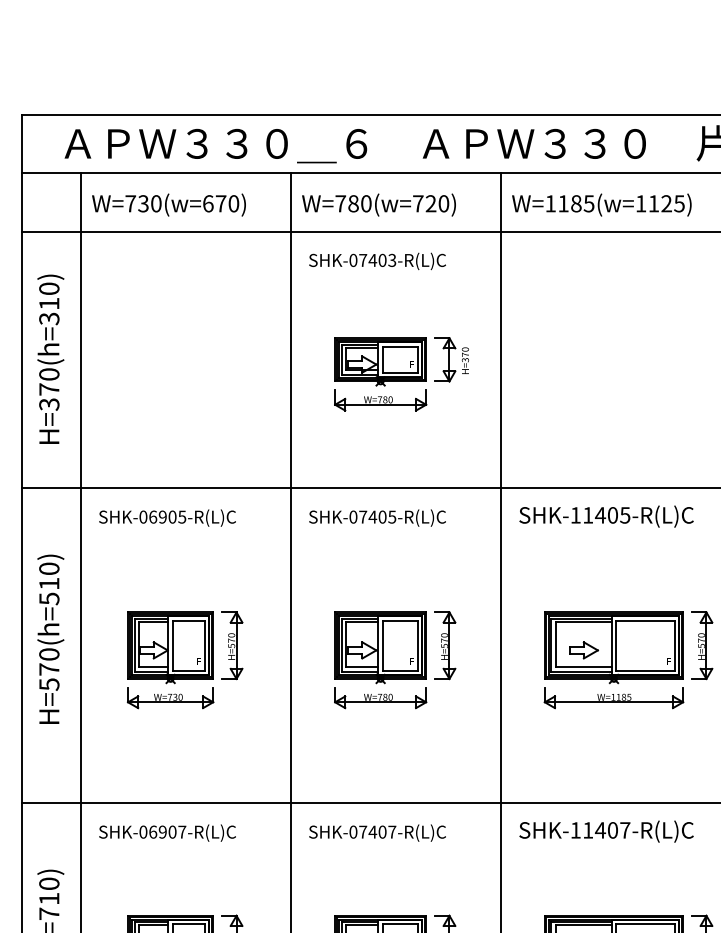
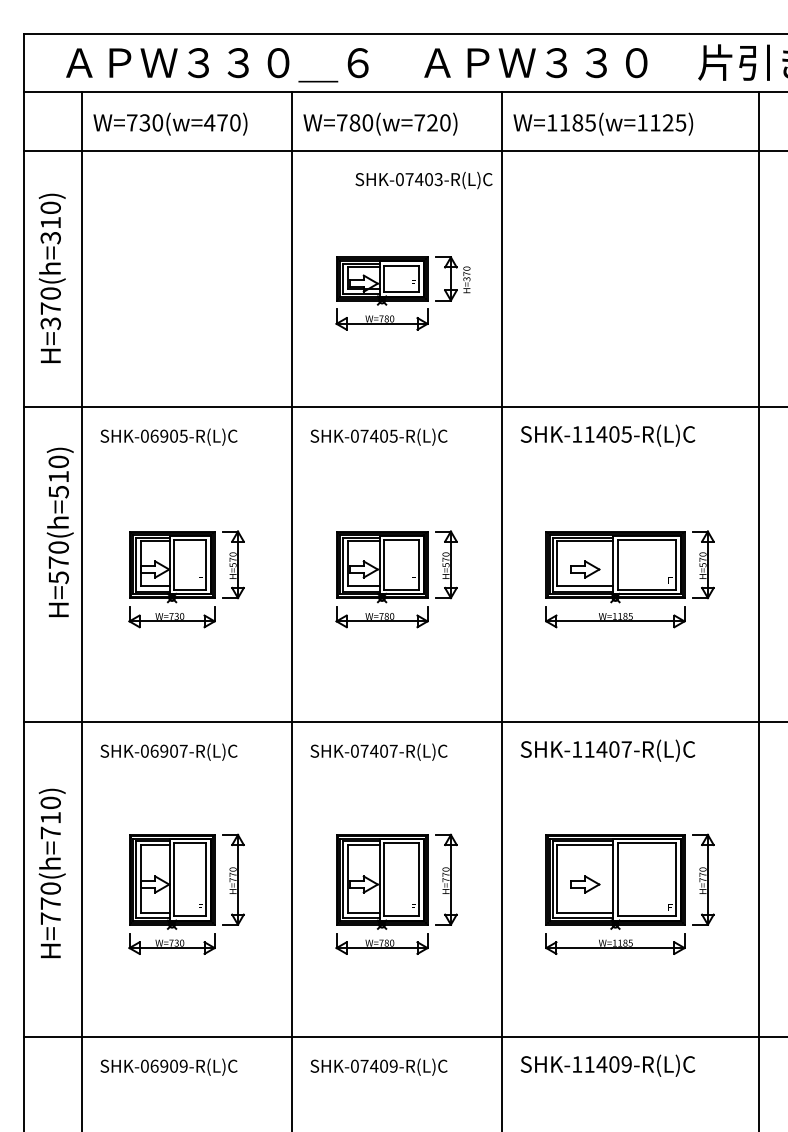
text: (208, 203) -> (209, 122), W=730(w=670) -> W=730(w=470)
text: (377, 261) -> (423, 180), moved
text: (50, 638) -> (59, 531), moved

